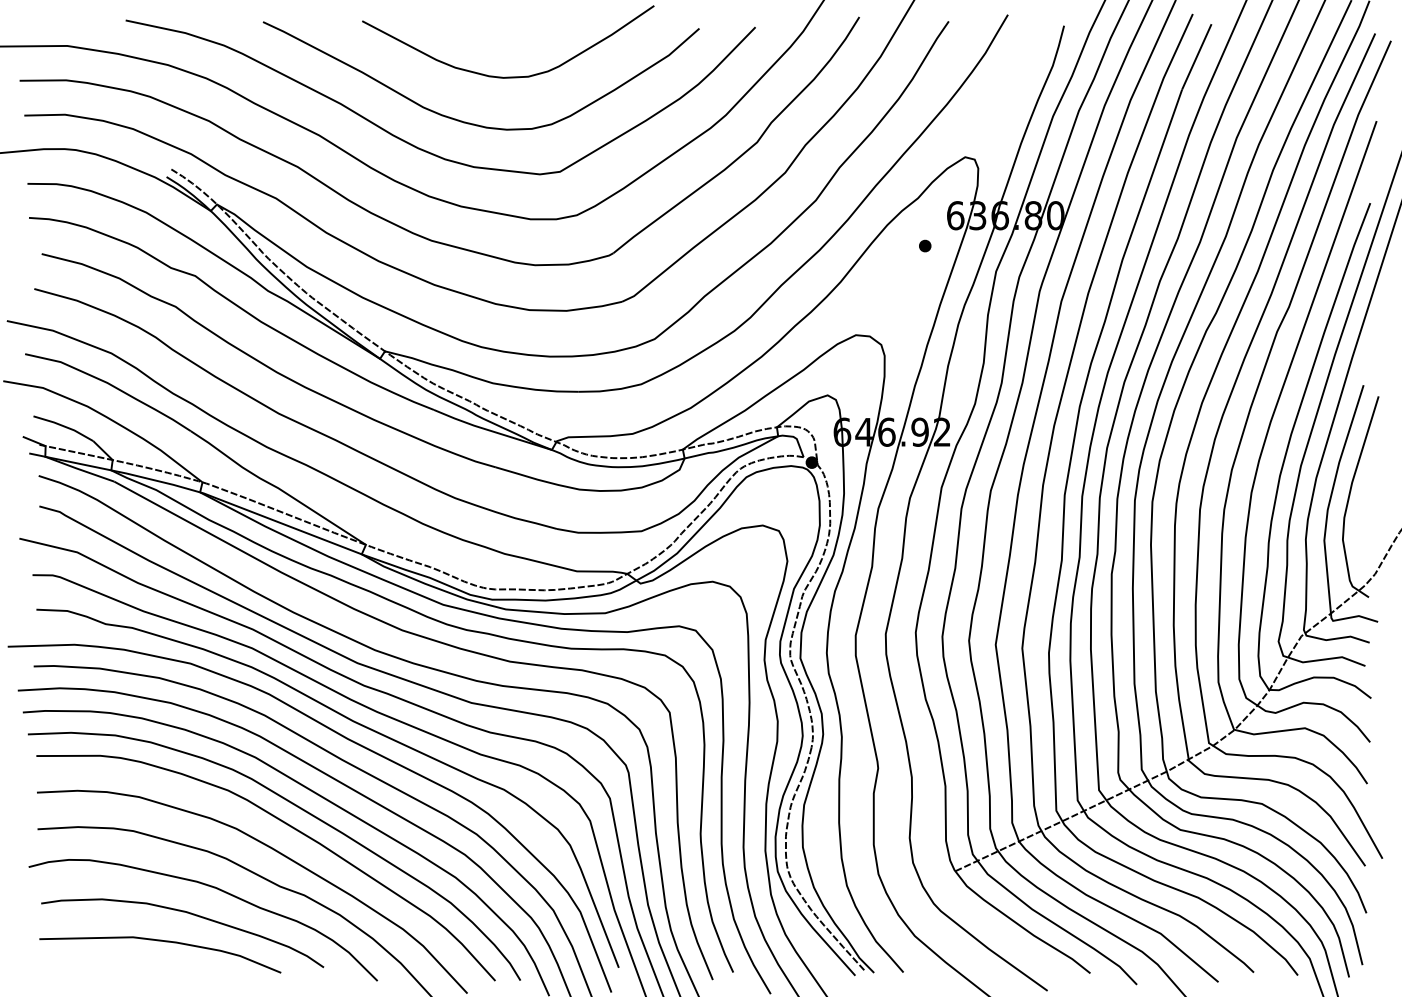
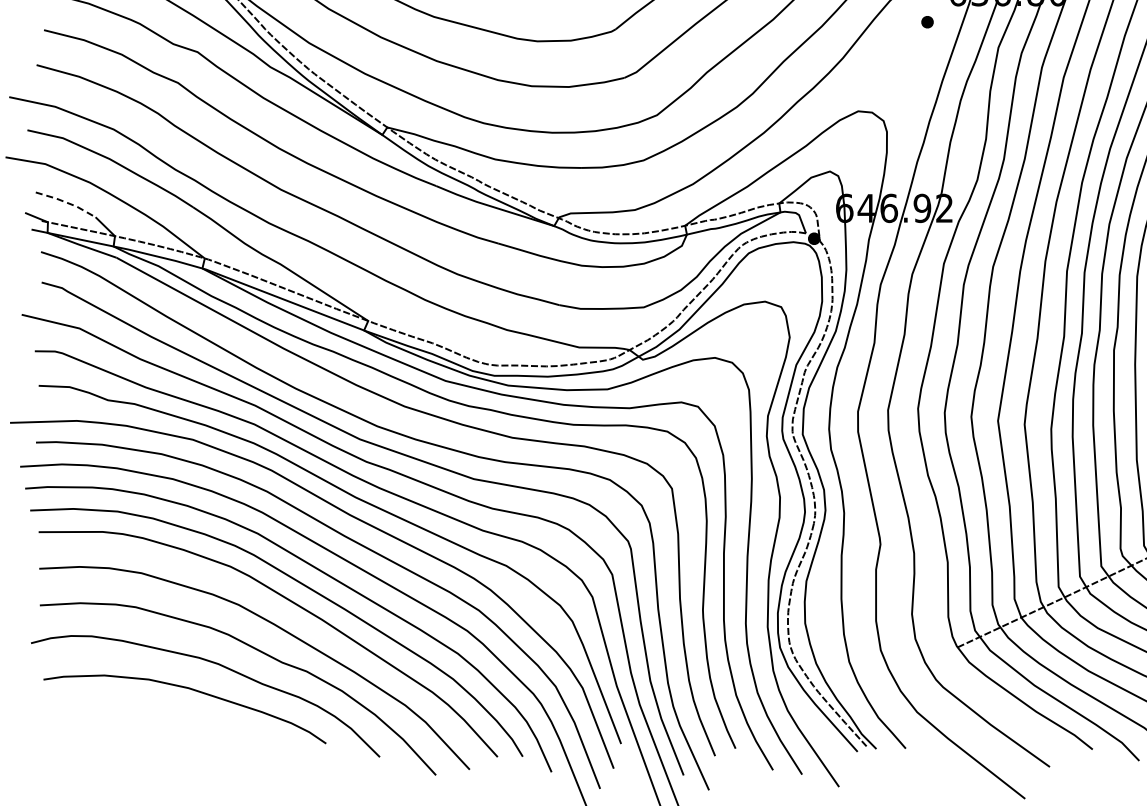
line: (64, 426) -> (66, 202), solid -> dashed
curve: (160, 941) -> (162, 717), removed

